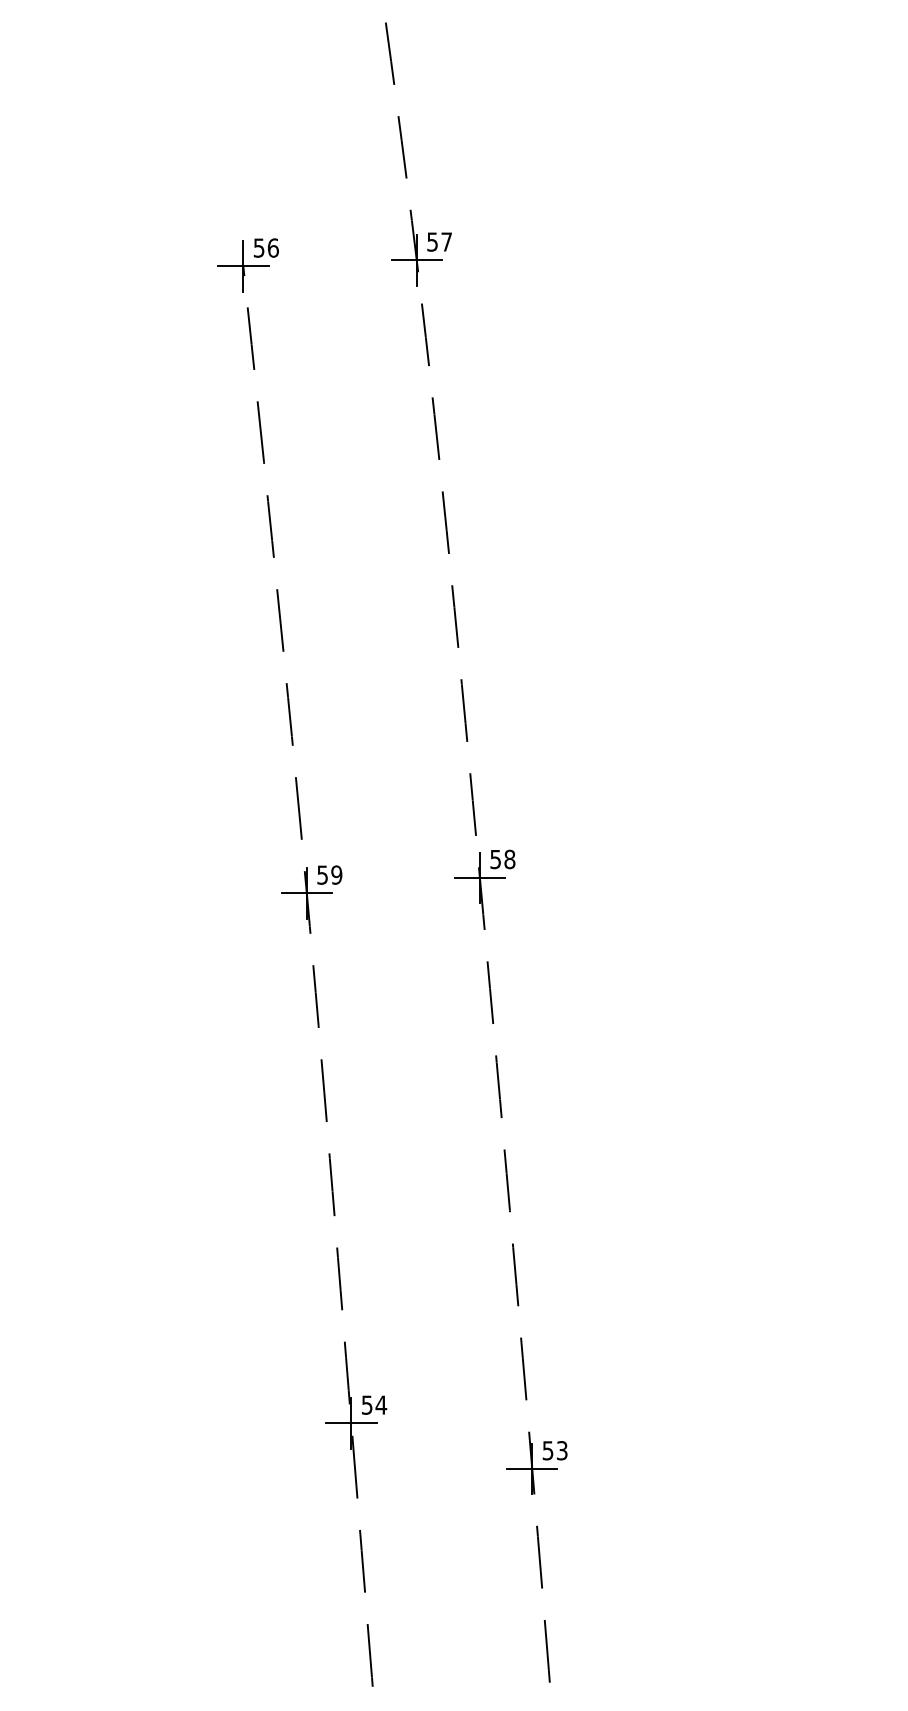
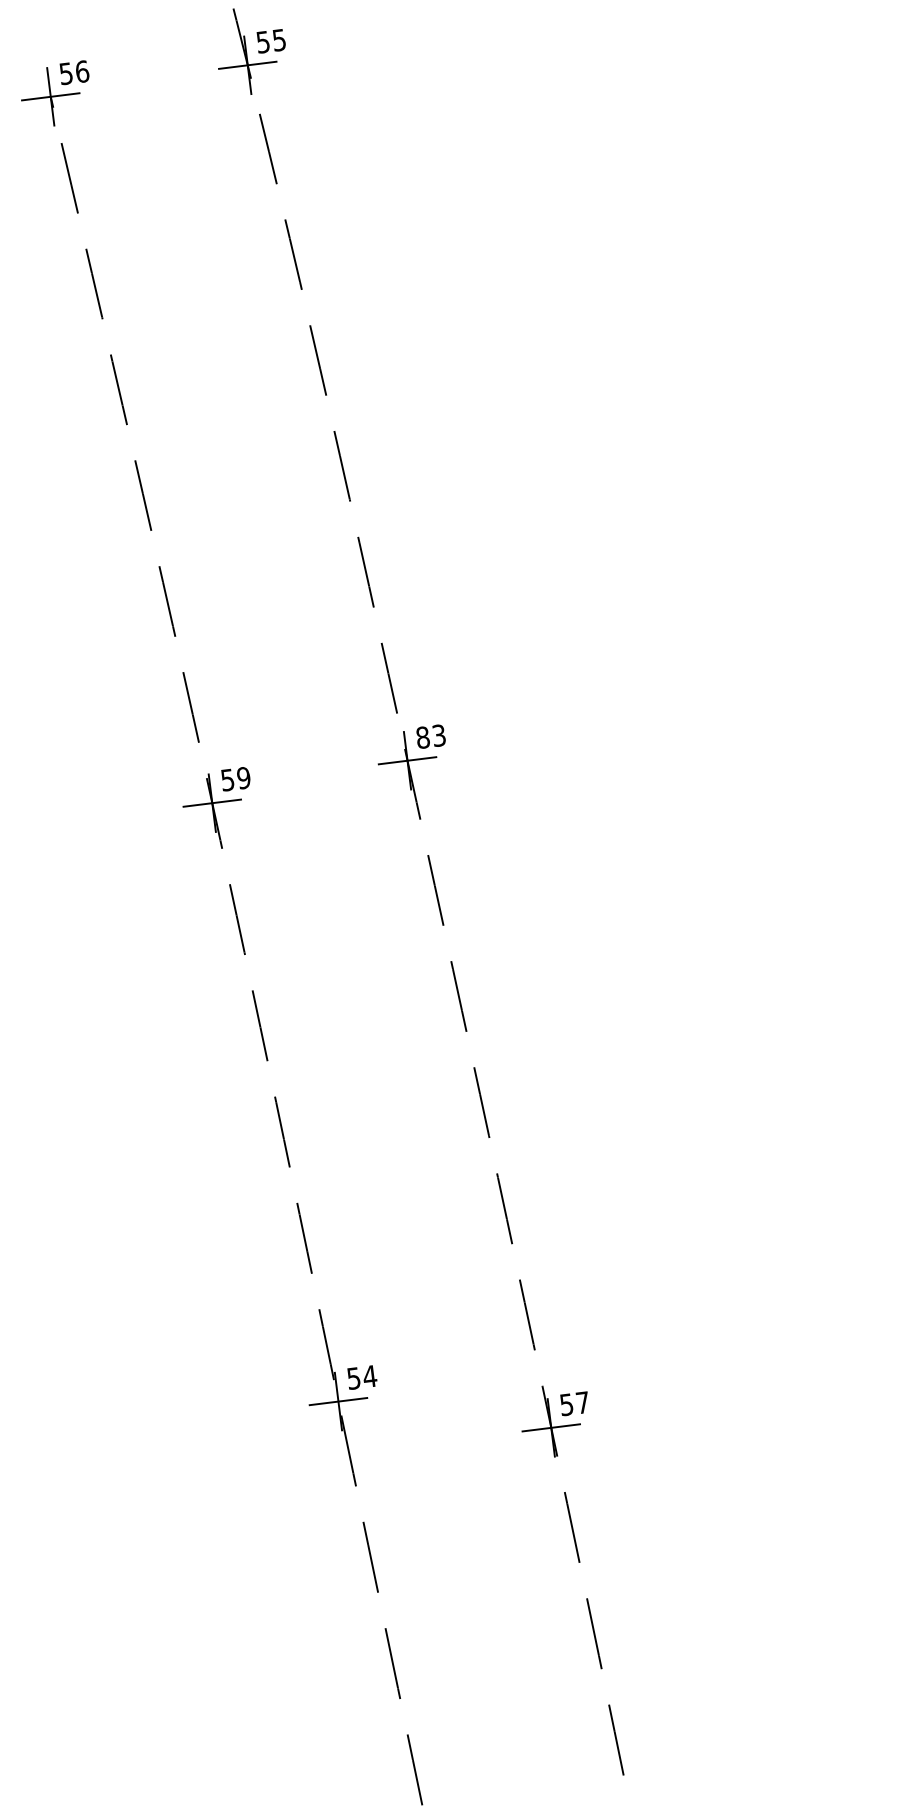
text: (446, 241) -> (279, 39), 57 -> 55
text: (502, 859) -> (430, 736), 58 -> 83
text: (562, 1450) -> (583, 1402), 53 -> 57

